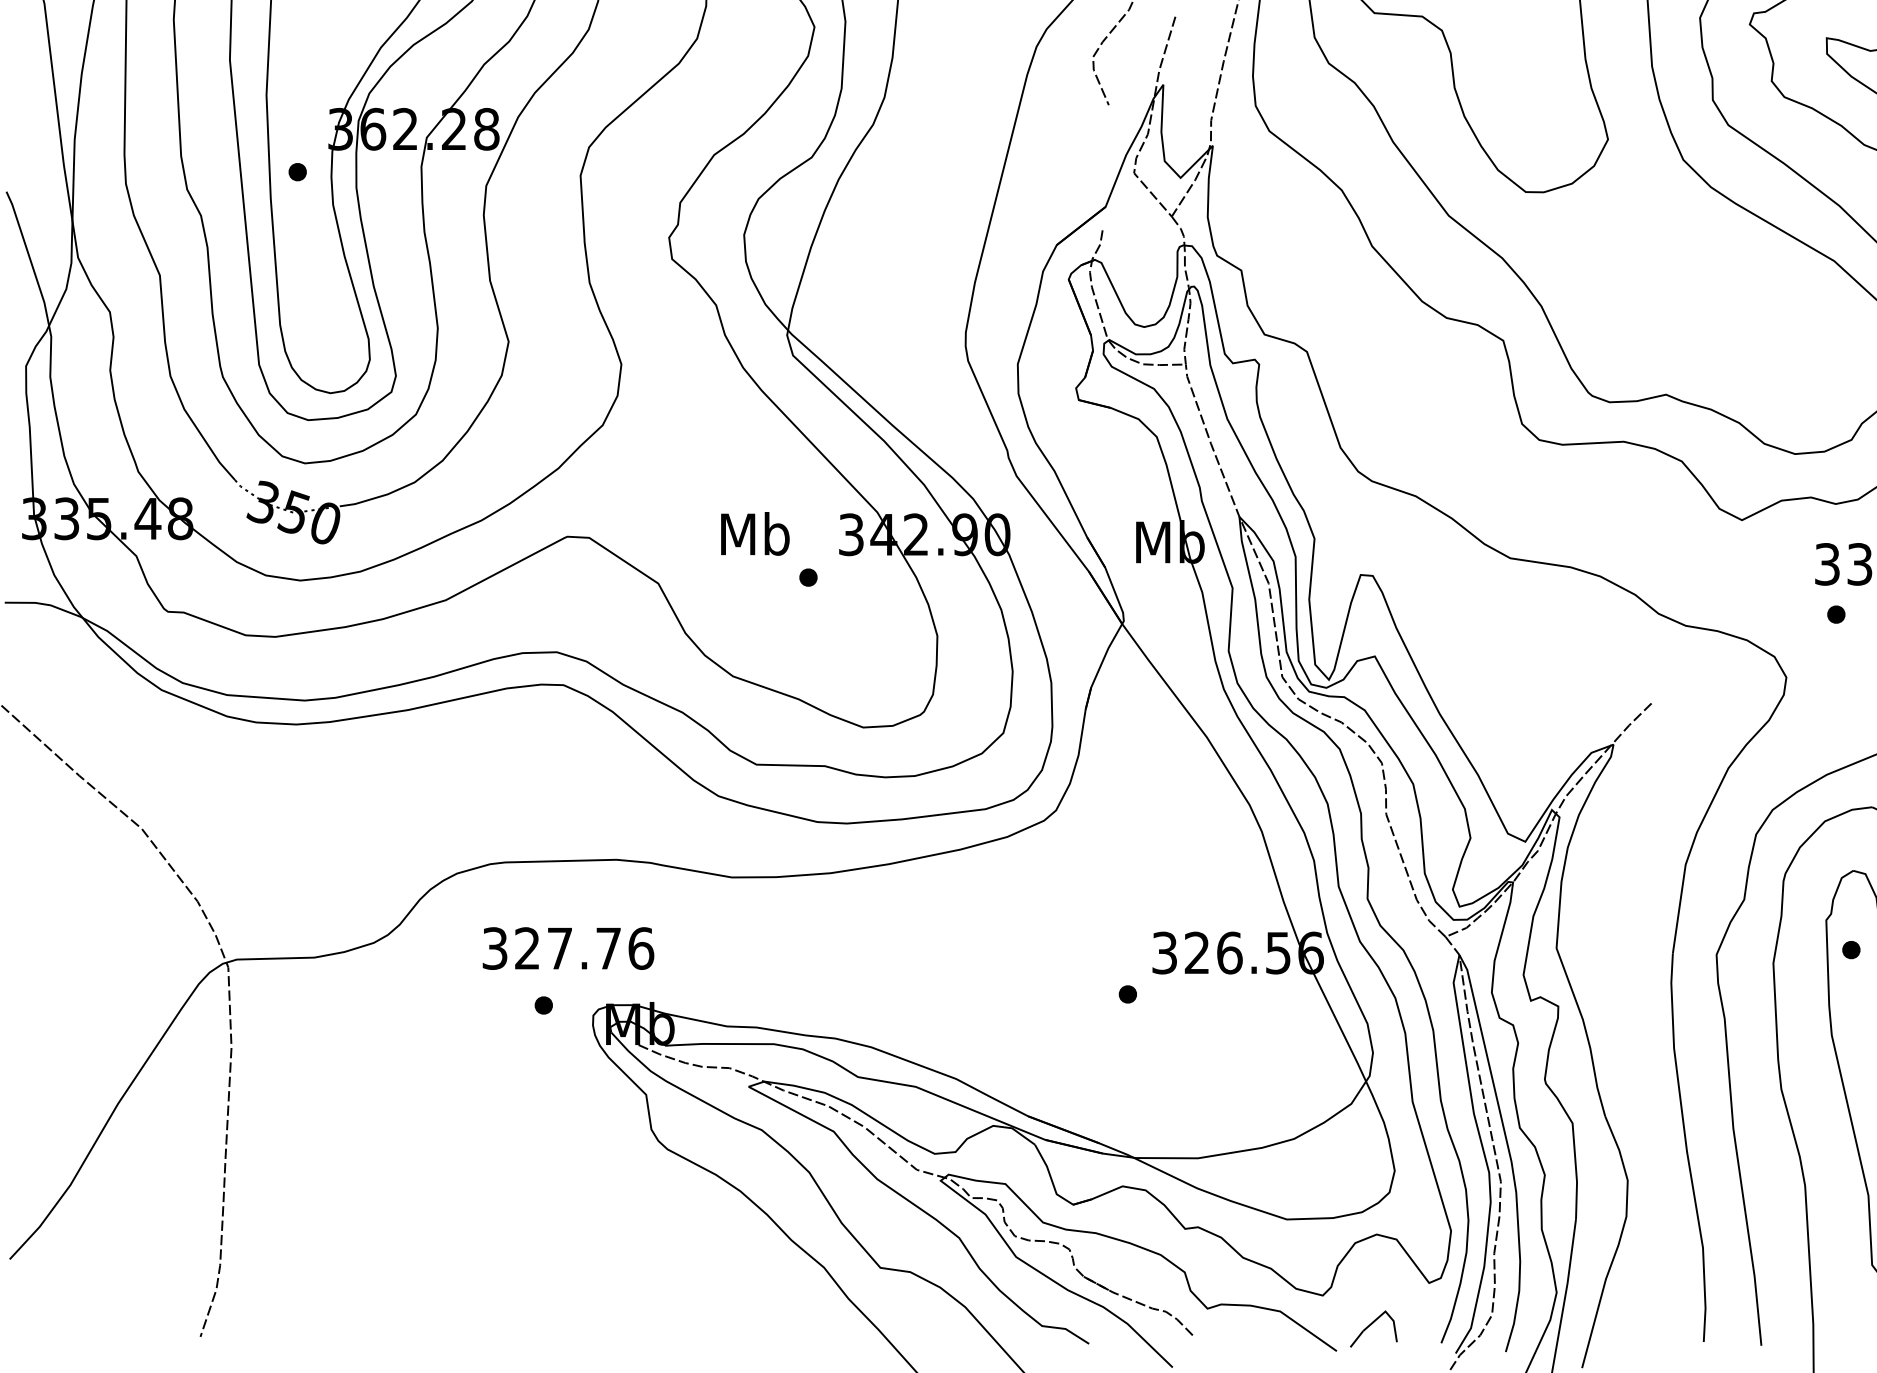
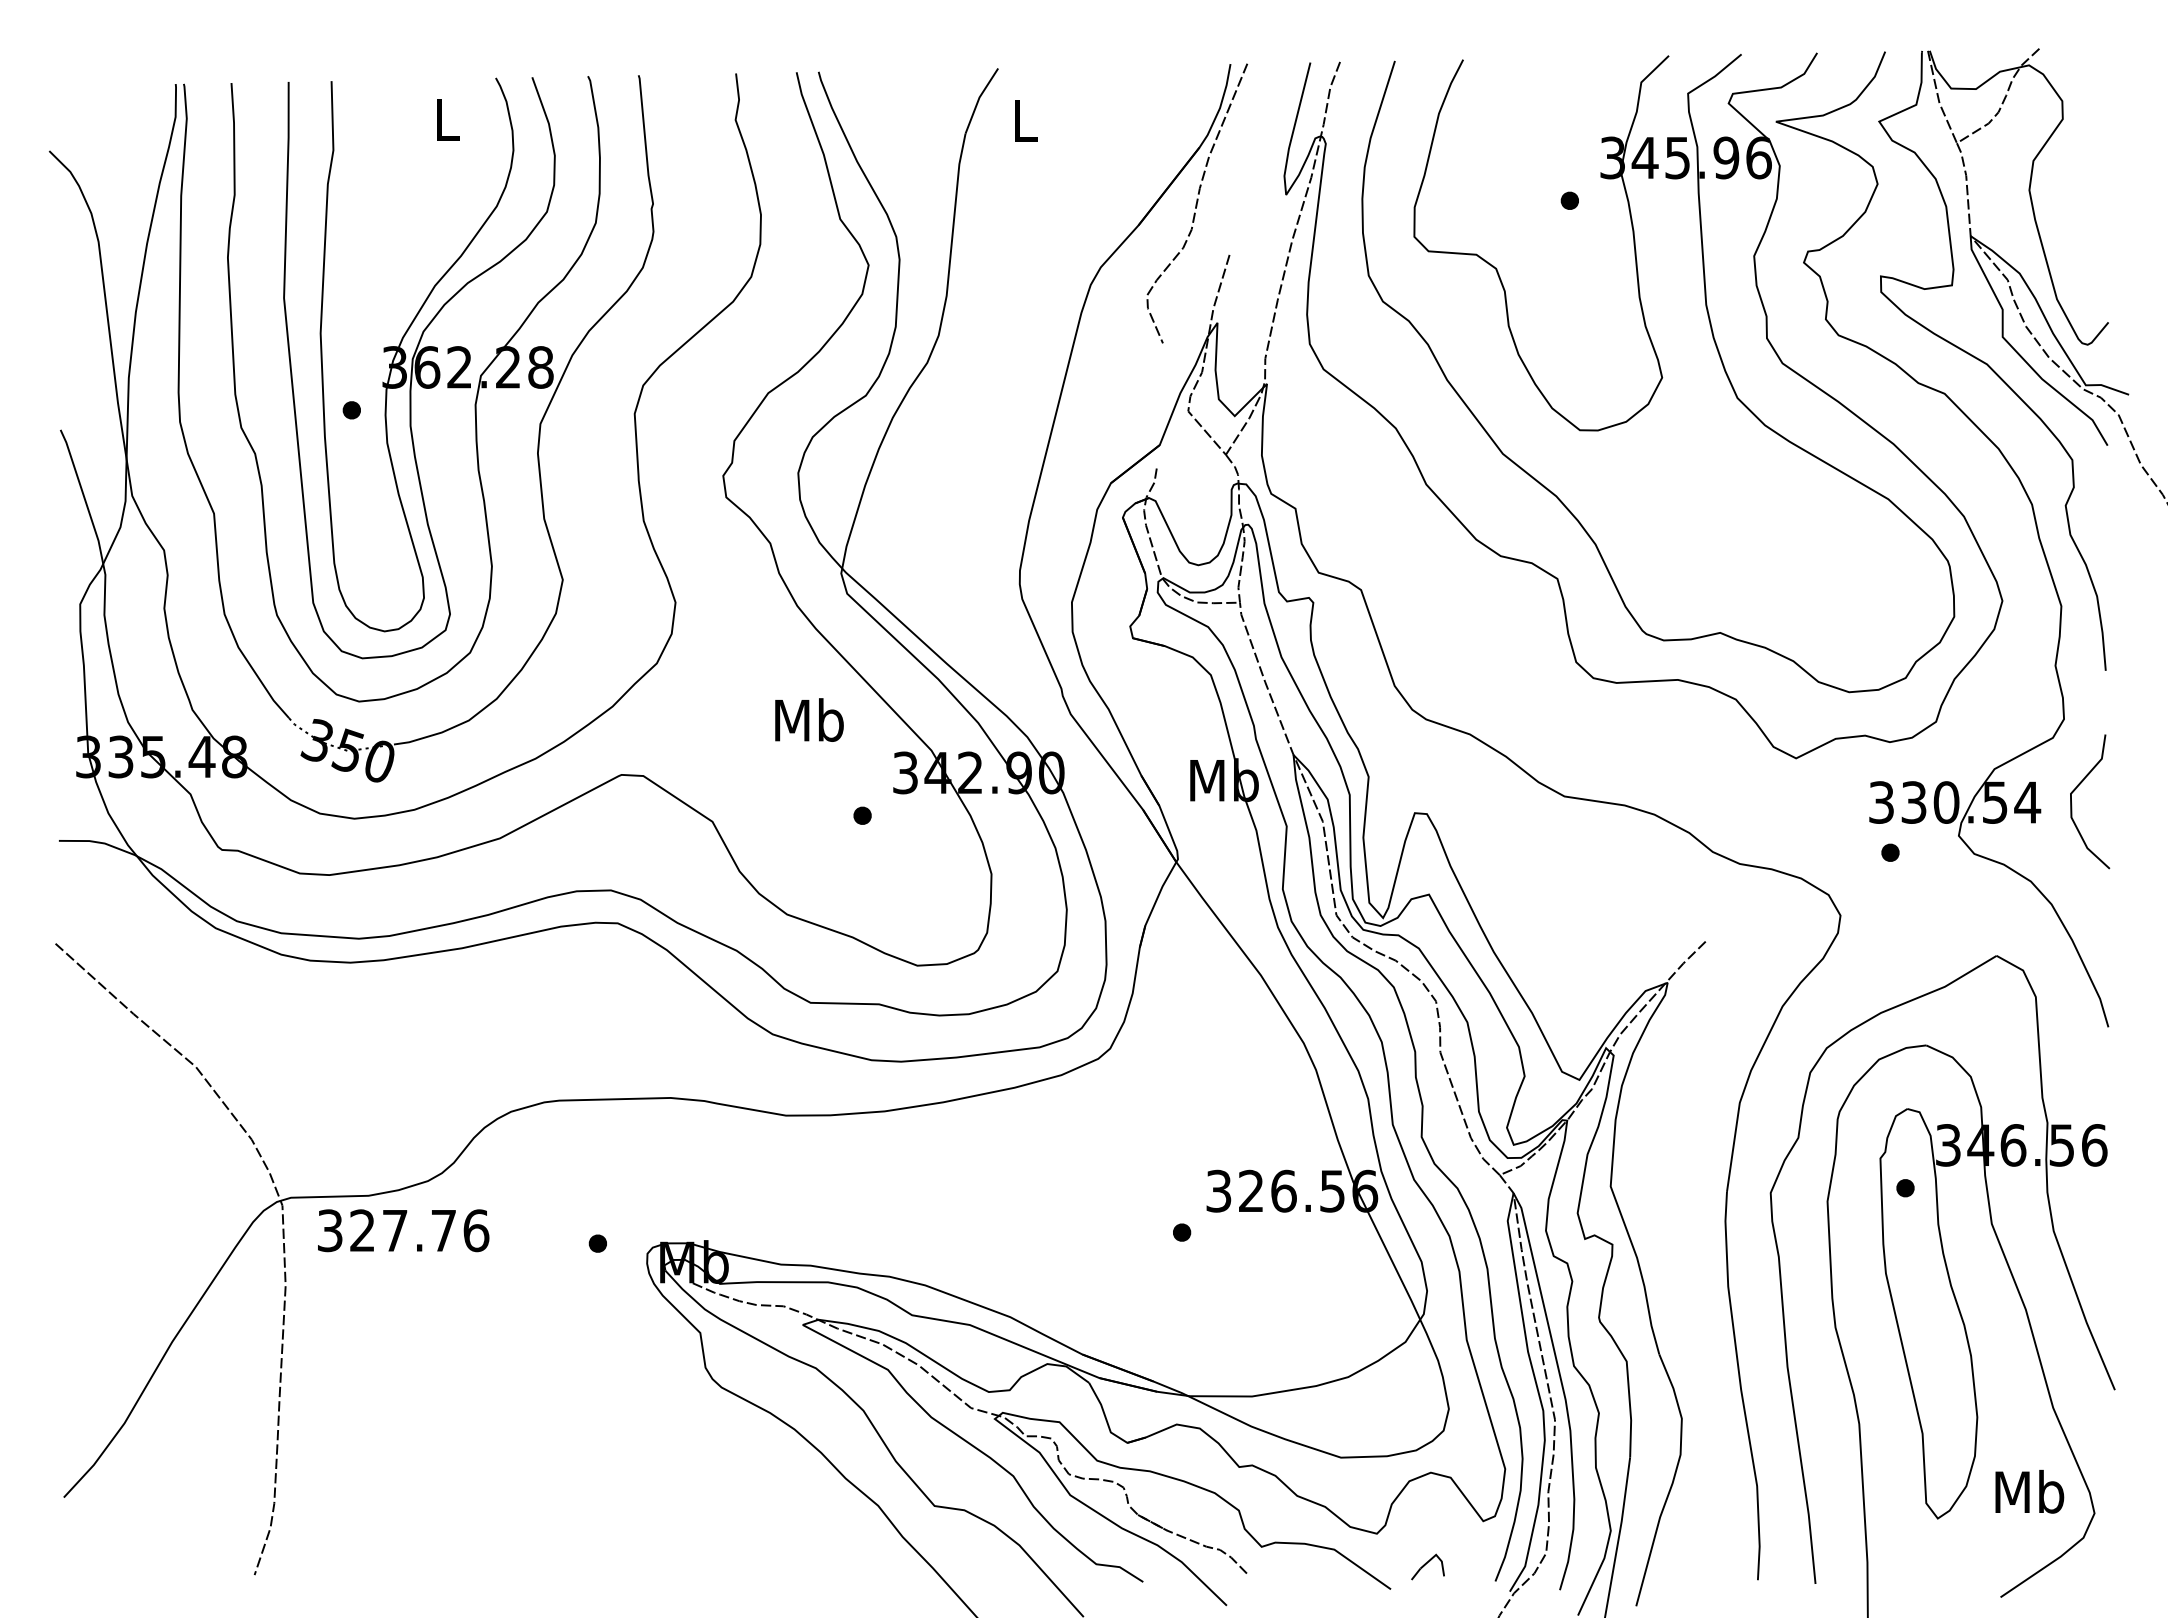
text: (755, 533) -> (809, 719), moved
text: (568, 948) -> (403, 1230), moved
part: (1373, 1328) -> (1427, 1566), size x0.7

